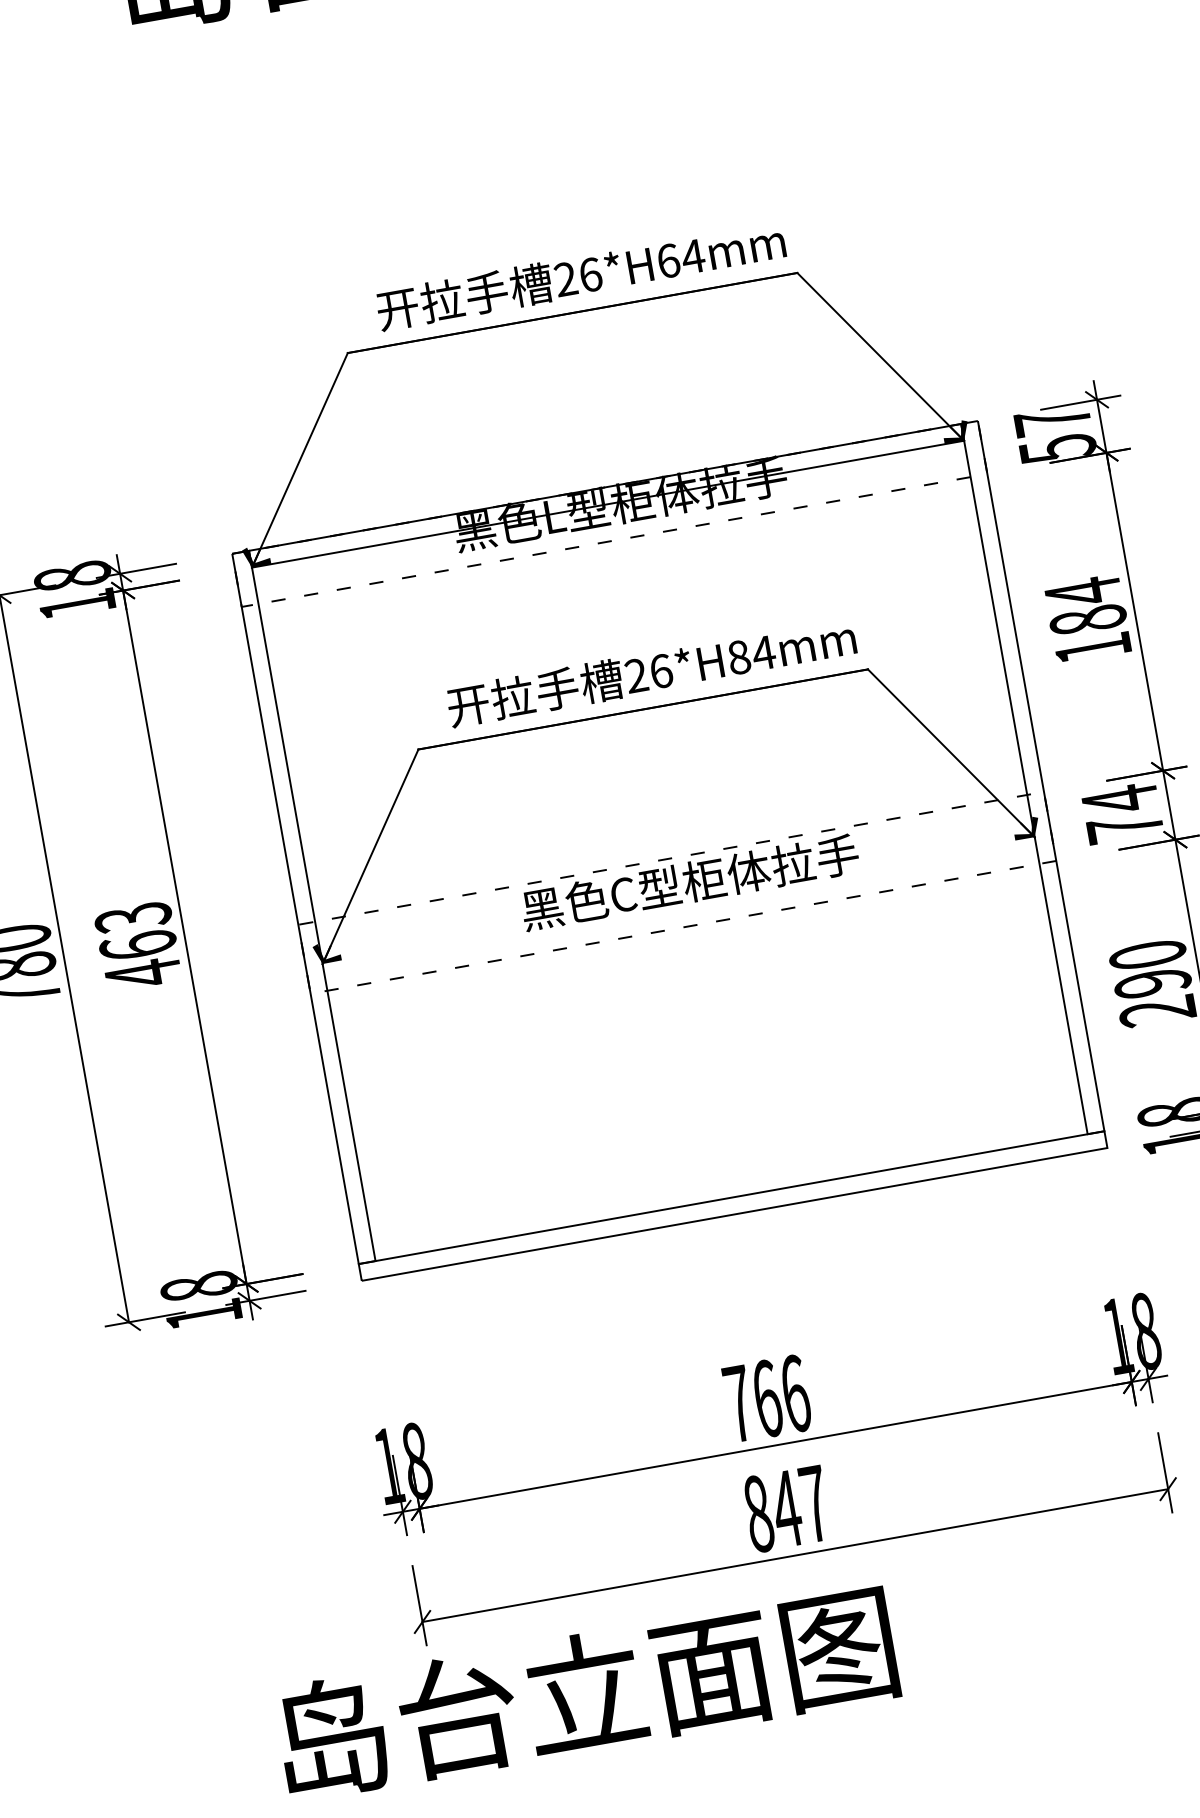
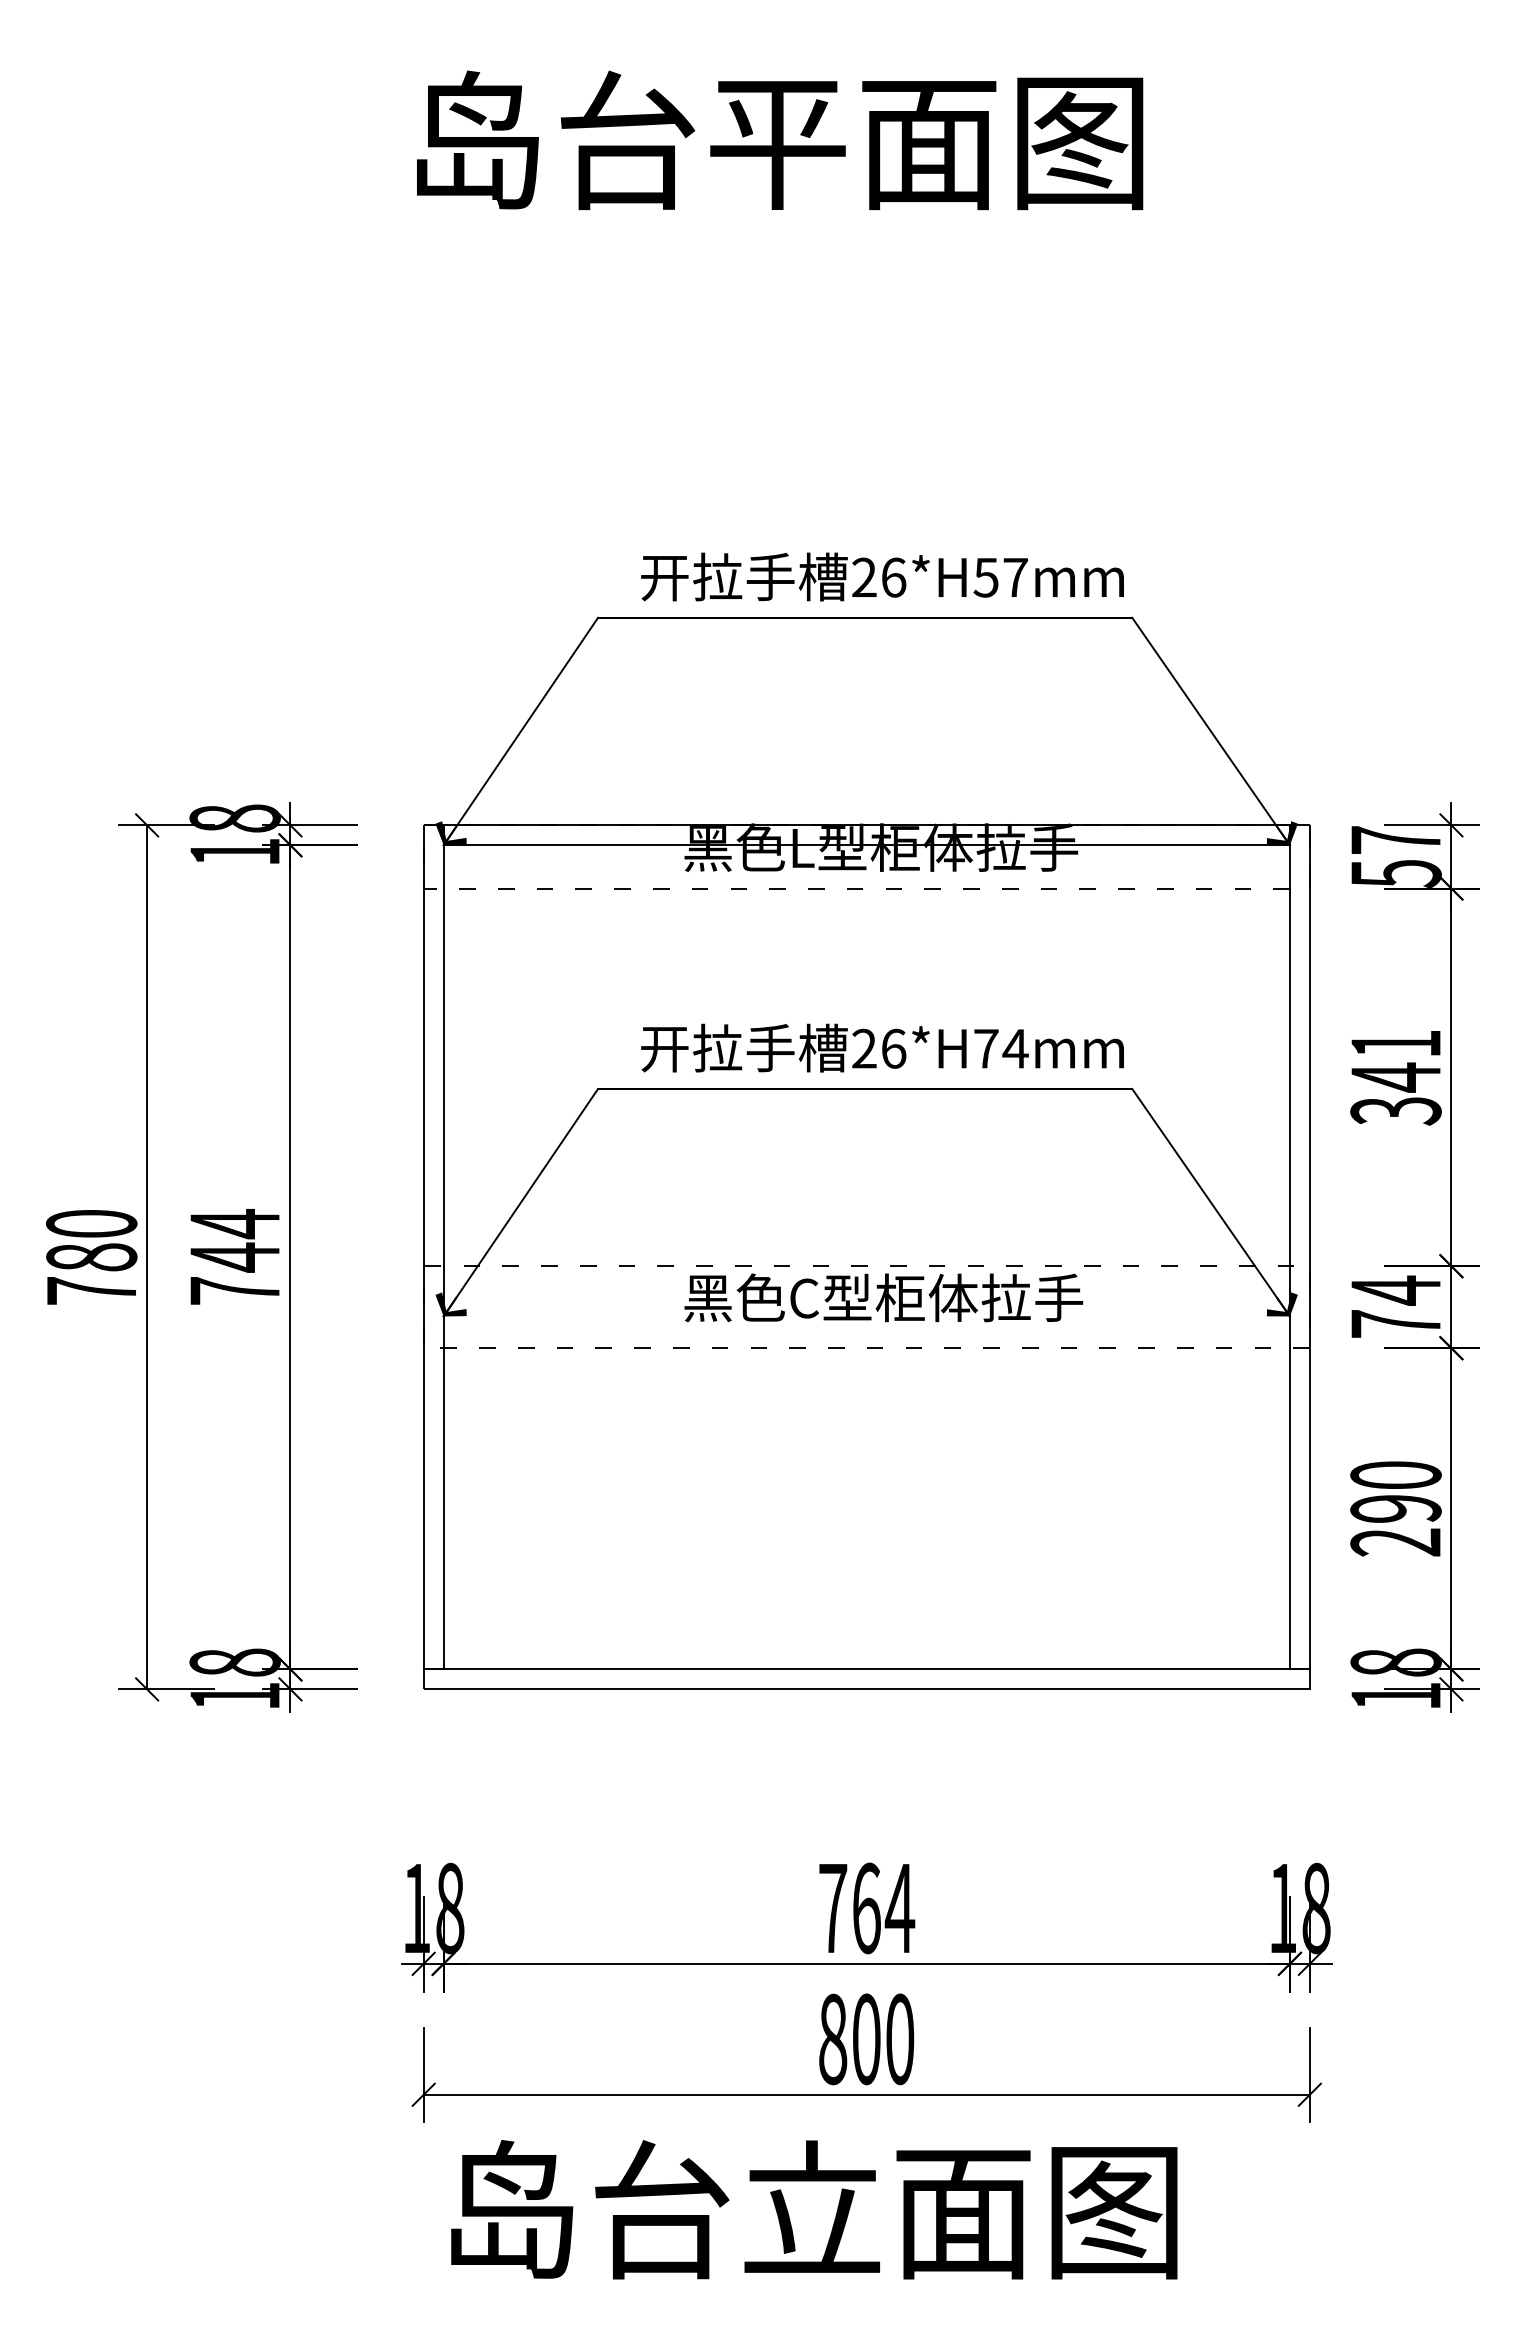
text: (680, 258) -> (1000, 577), 26*H64mm -> 26*H57mm
text: (1087, 620) -> (1395, 1077), 184 -> 341
text: (739, 657) -> (986, 1048), 26*H84mm -> 26*H74mm
text: (137, 945) -> (234, 1257), 463 -> 744
text: (794, 1393) -> (899, 1908), 766 -> 764
text: (800, 1506) -> (882, 2039), 847 -> 800
text: (586, 1692) -> (814, 2209), moved

